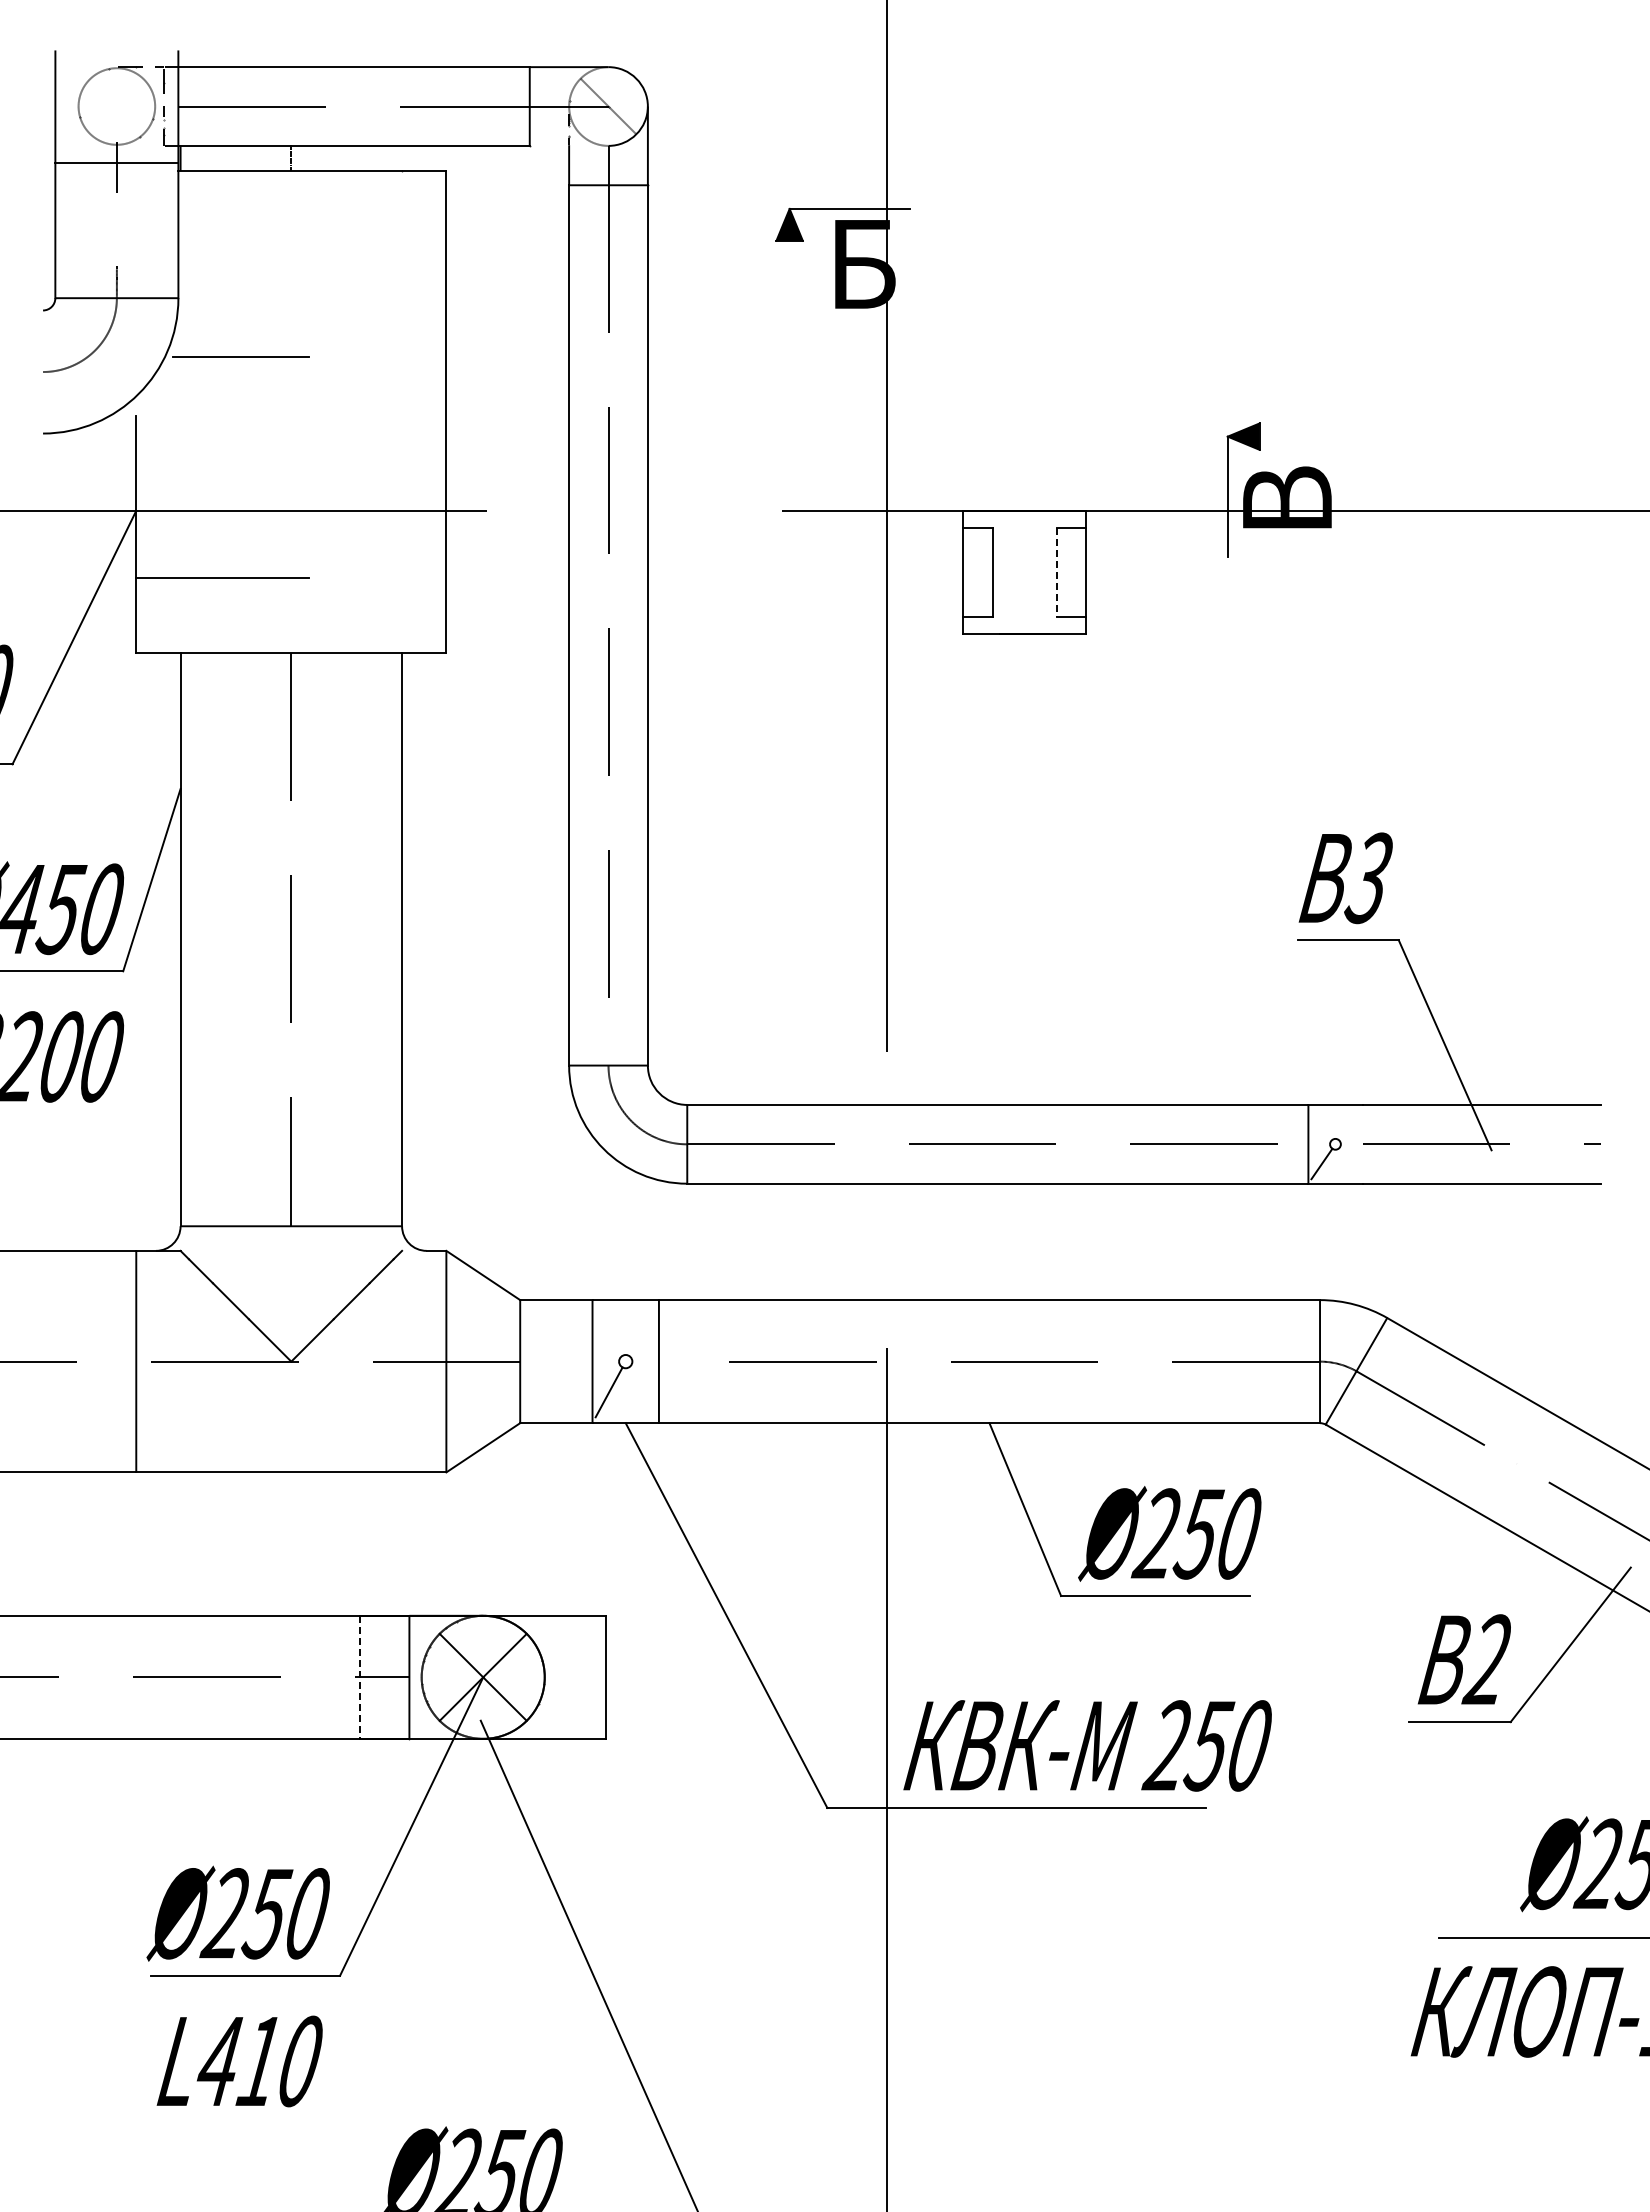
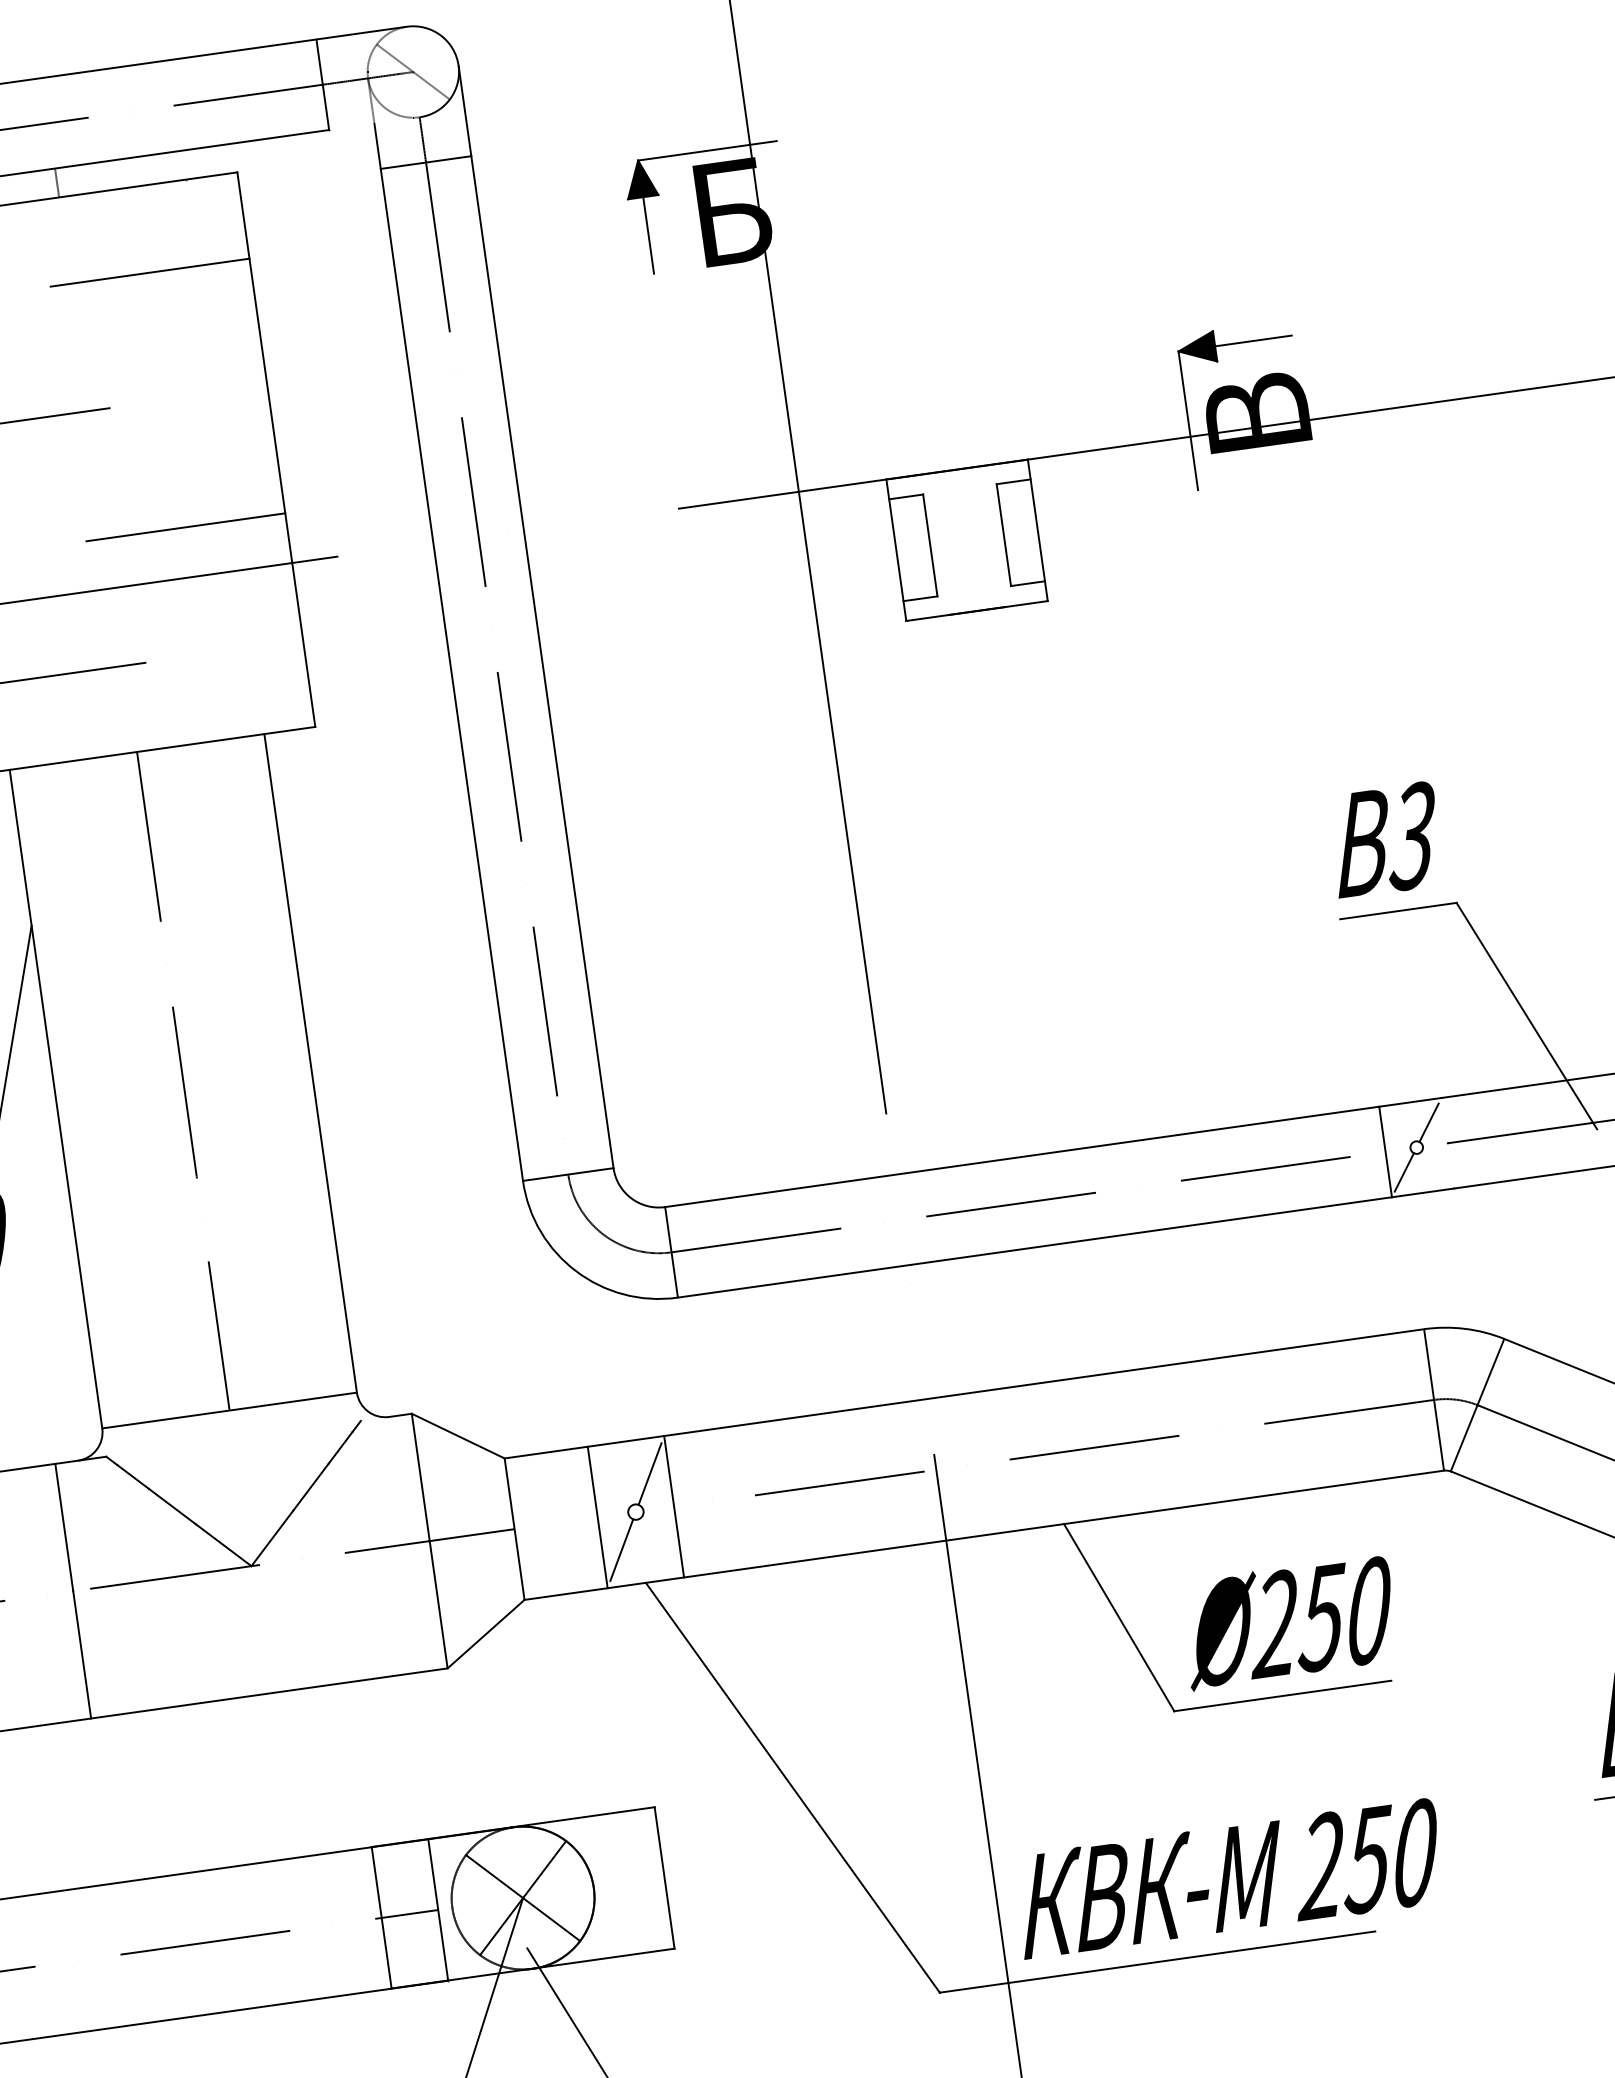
line: (359, 246) -> (149, 273), added
line: (789, 273) -> (648, 234), added
line: (1292, 436) -> (1252, 340), added
line: (359, 467) -> (185, 527), added
line: (1056, 572) -> (1003, 535), dashed -> solid
line: (1348, 1124) -> (1428, 1122), added
line: (641, 1330) -> (649, 1473), added
line: (360, 1677) -> (382, 1918), dashed -> solid

